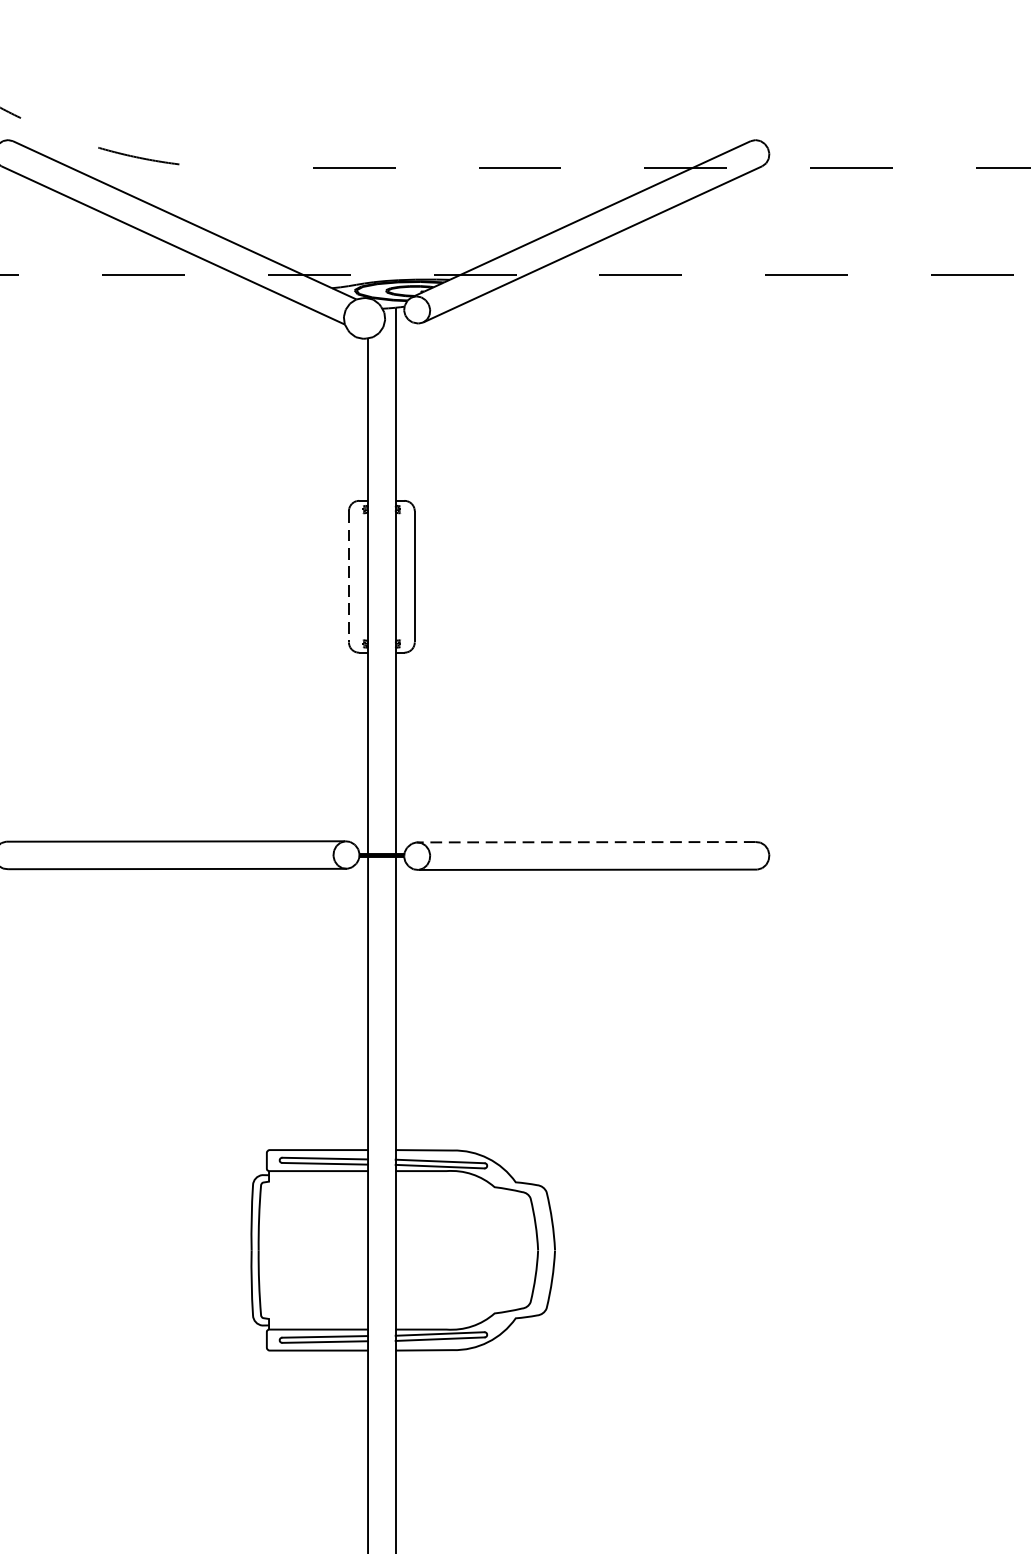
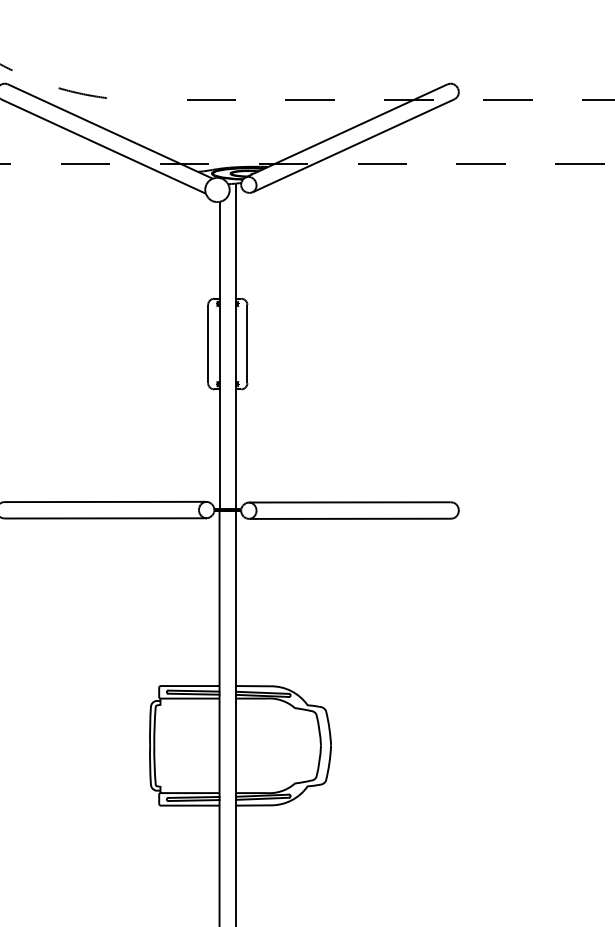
line: (349, 577) -> (208, 344), dashed -> solid
line: (585, 842) -> (349, 502), dashed -> solid

